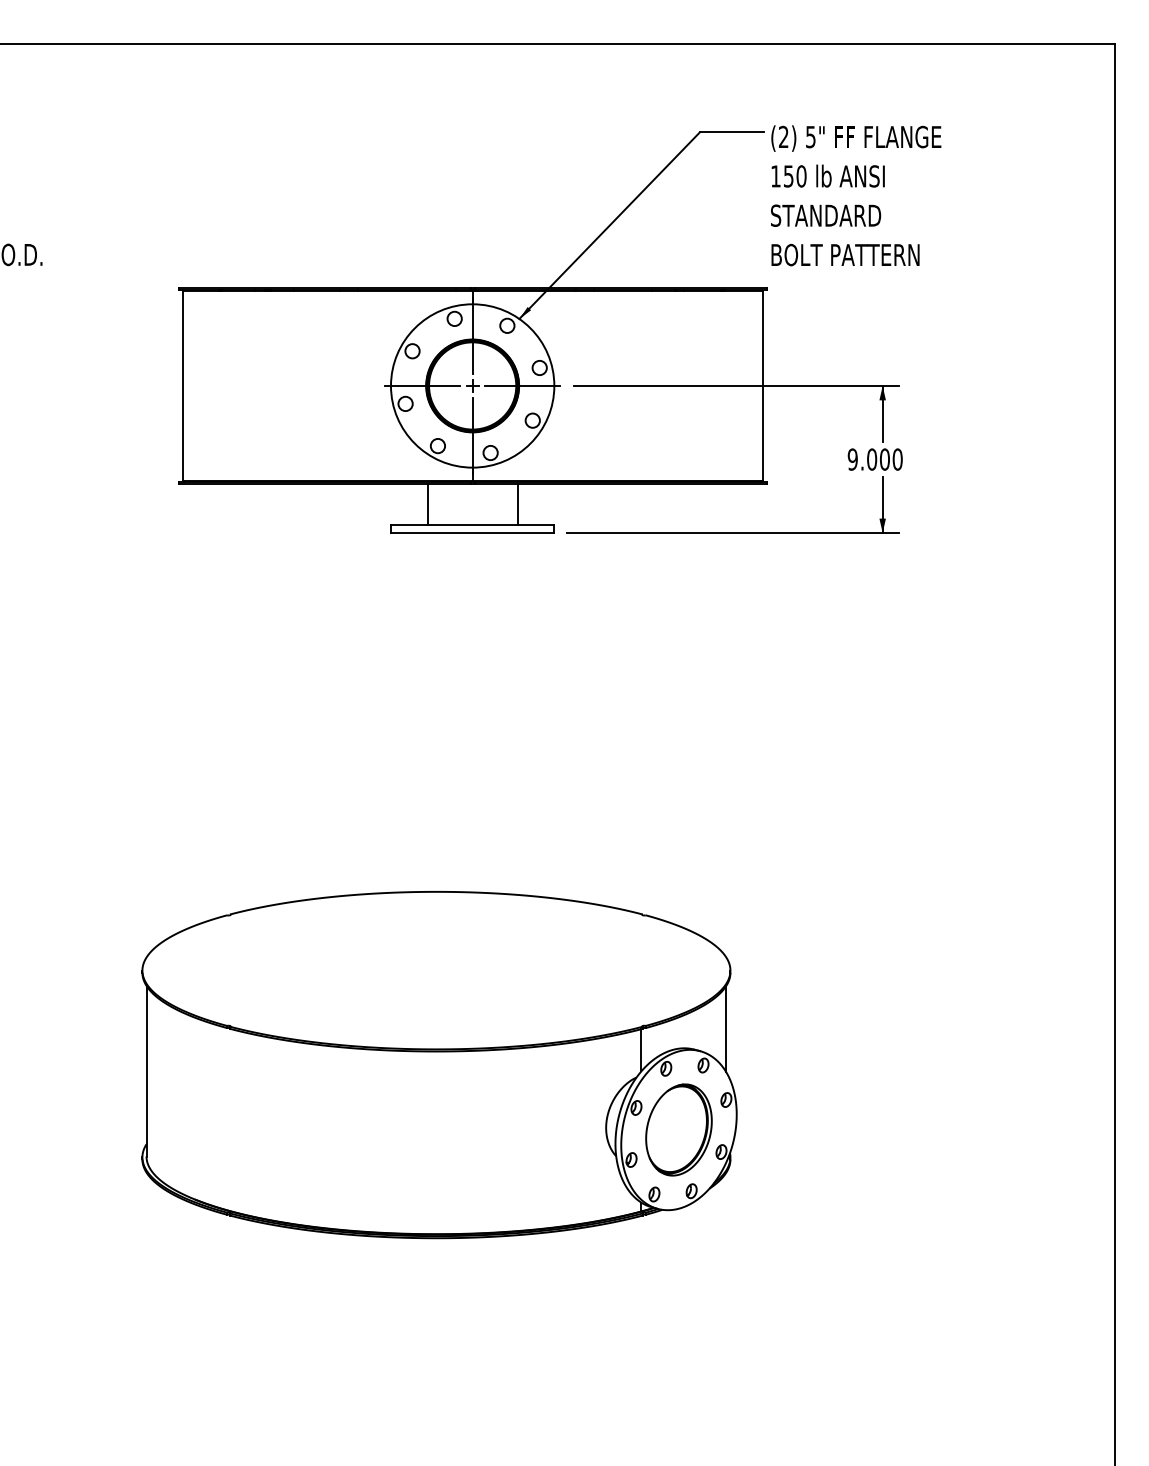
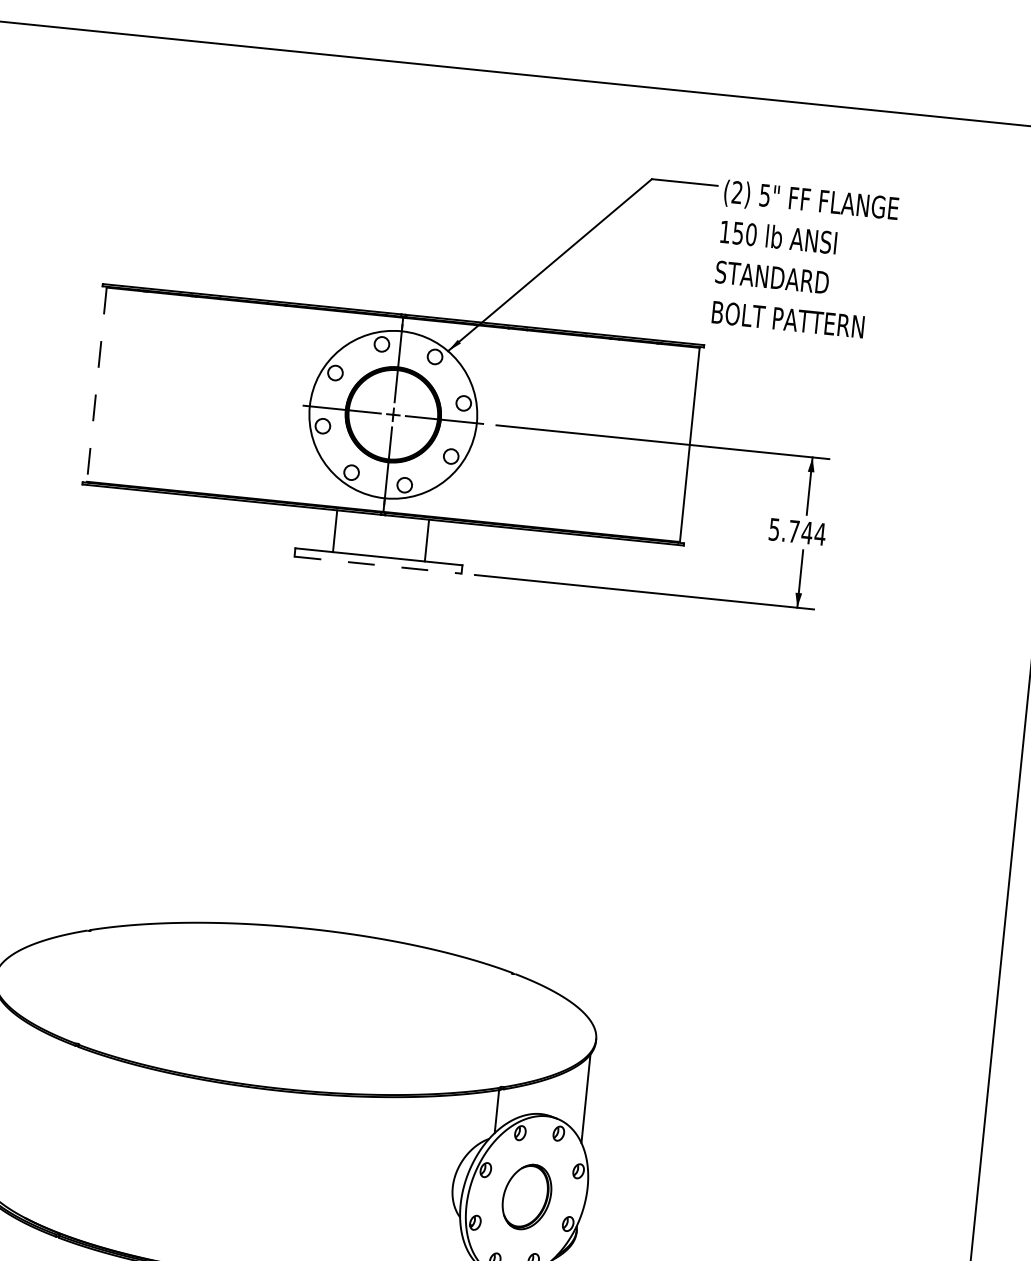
line: (182, 385) -> (96, 384), solid -> dashed
text: (874, 459) -> (796, 531), 9.000 -> 5.744
line: (472, 532) -> (377, 564), solid -> dashed
part: (678, 1129) -> (526, 1196), size x0.7

